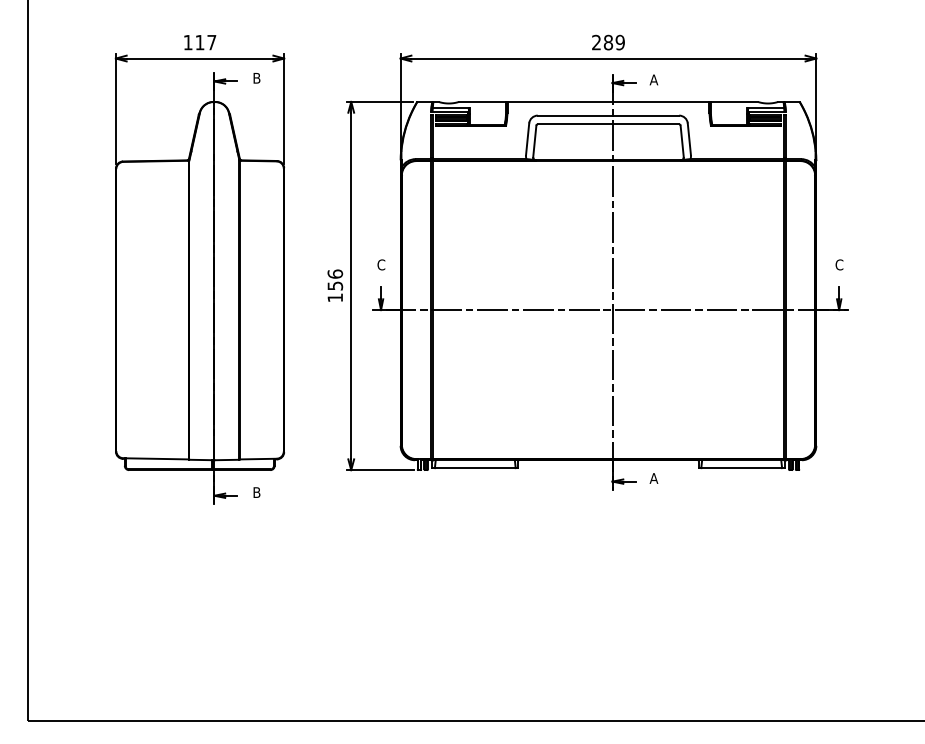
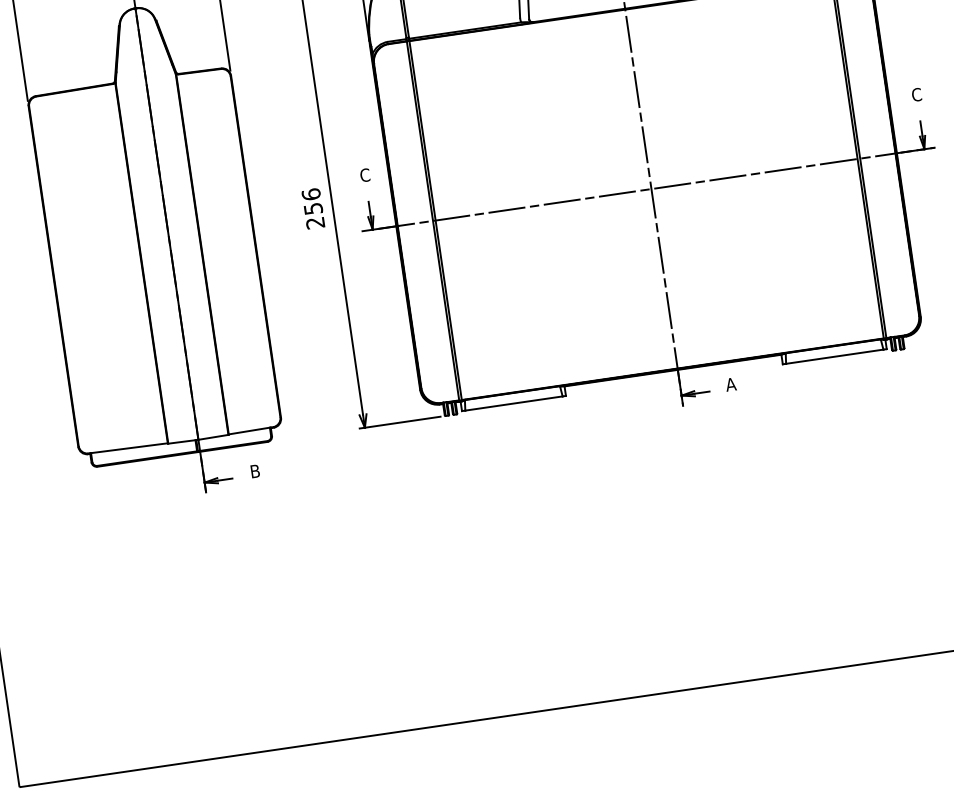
text: (334, 297) -> (314, 222), 156 -> 256

